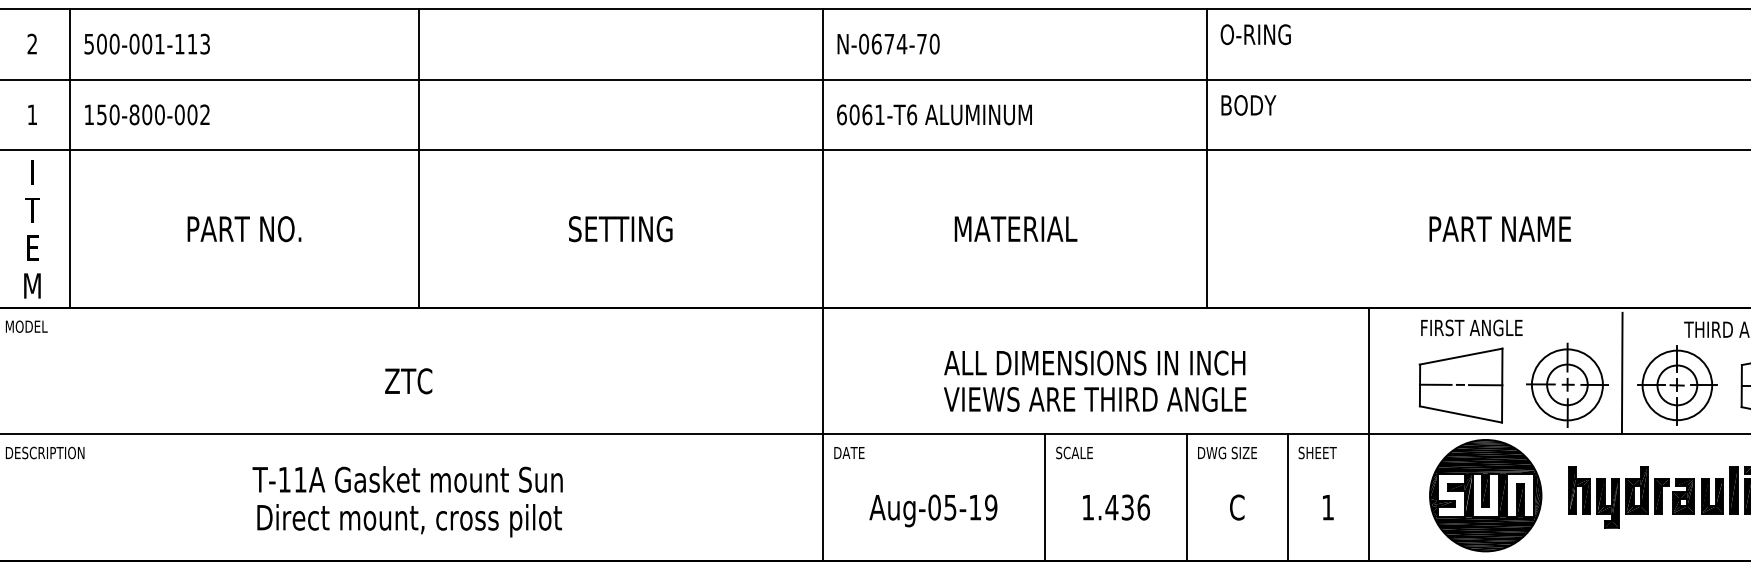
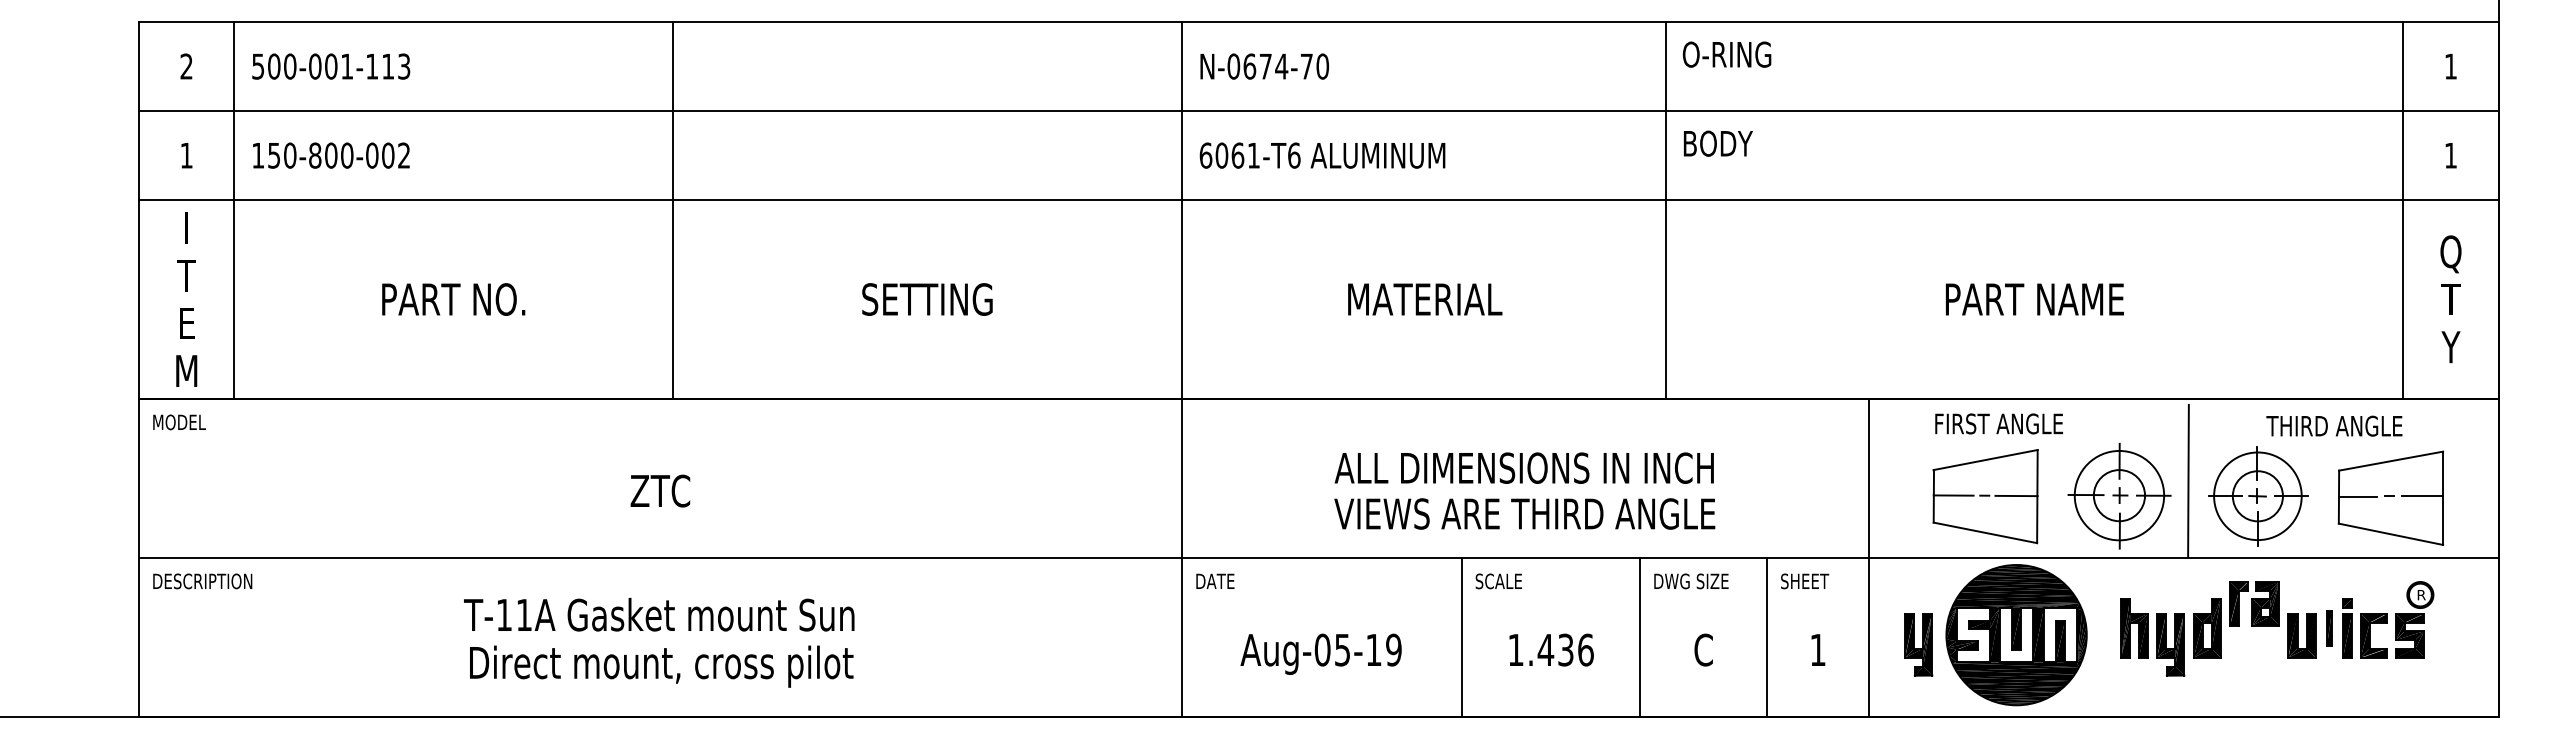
part: (1734, 490) -> (2329, 628), size x0.6
part: (1674, 495) -> (2254, 603), moved
part: (1407, 503) -> (1918, 644), added

